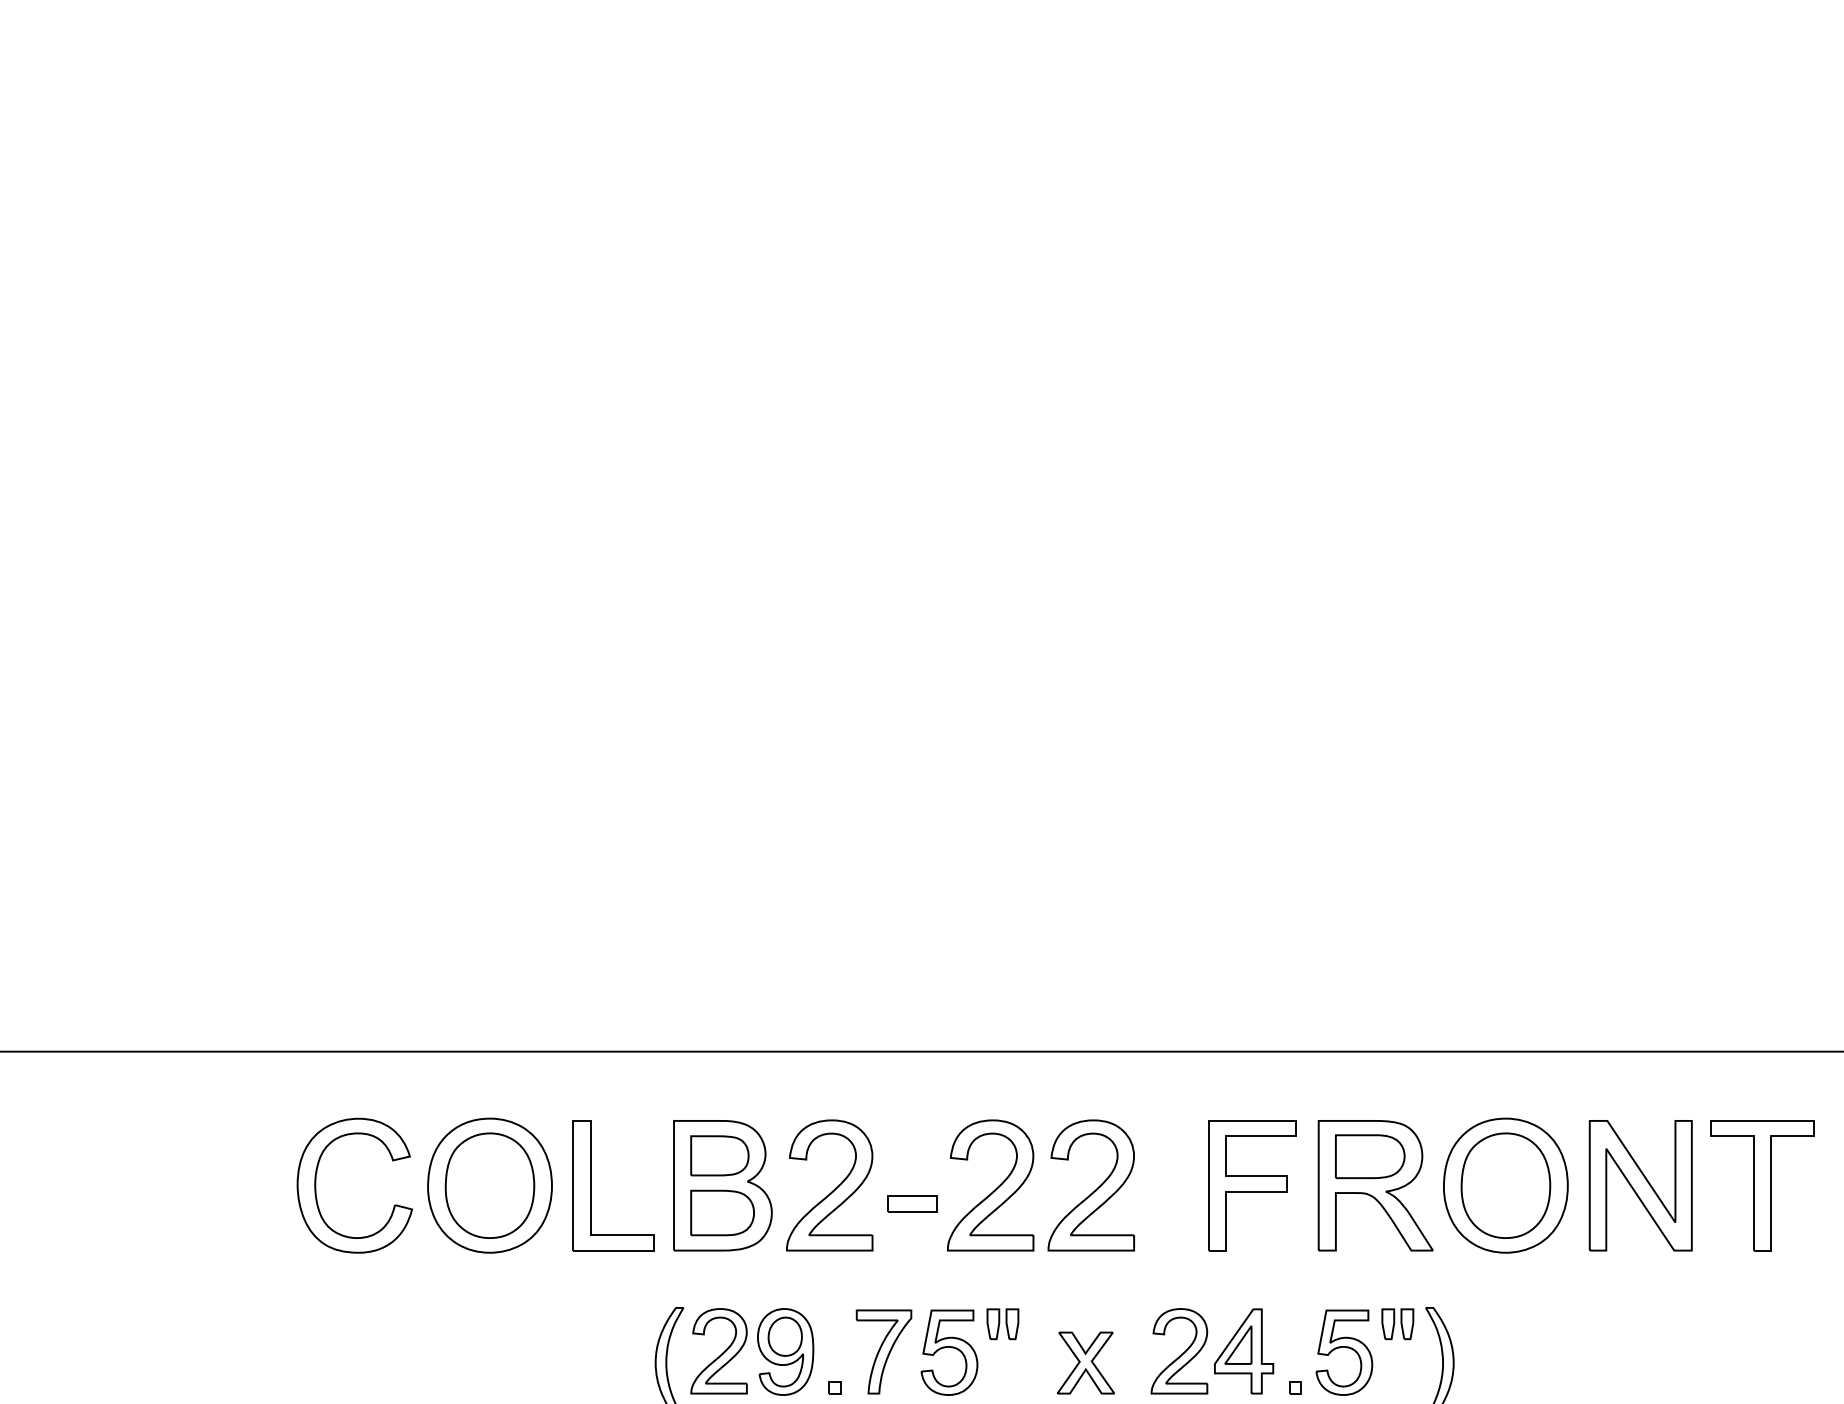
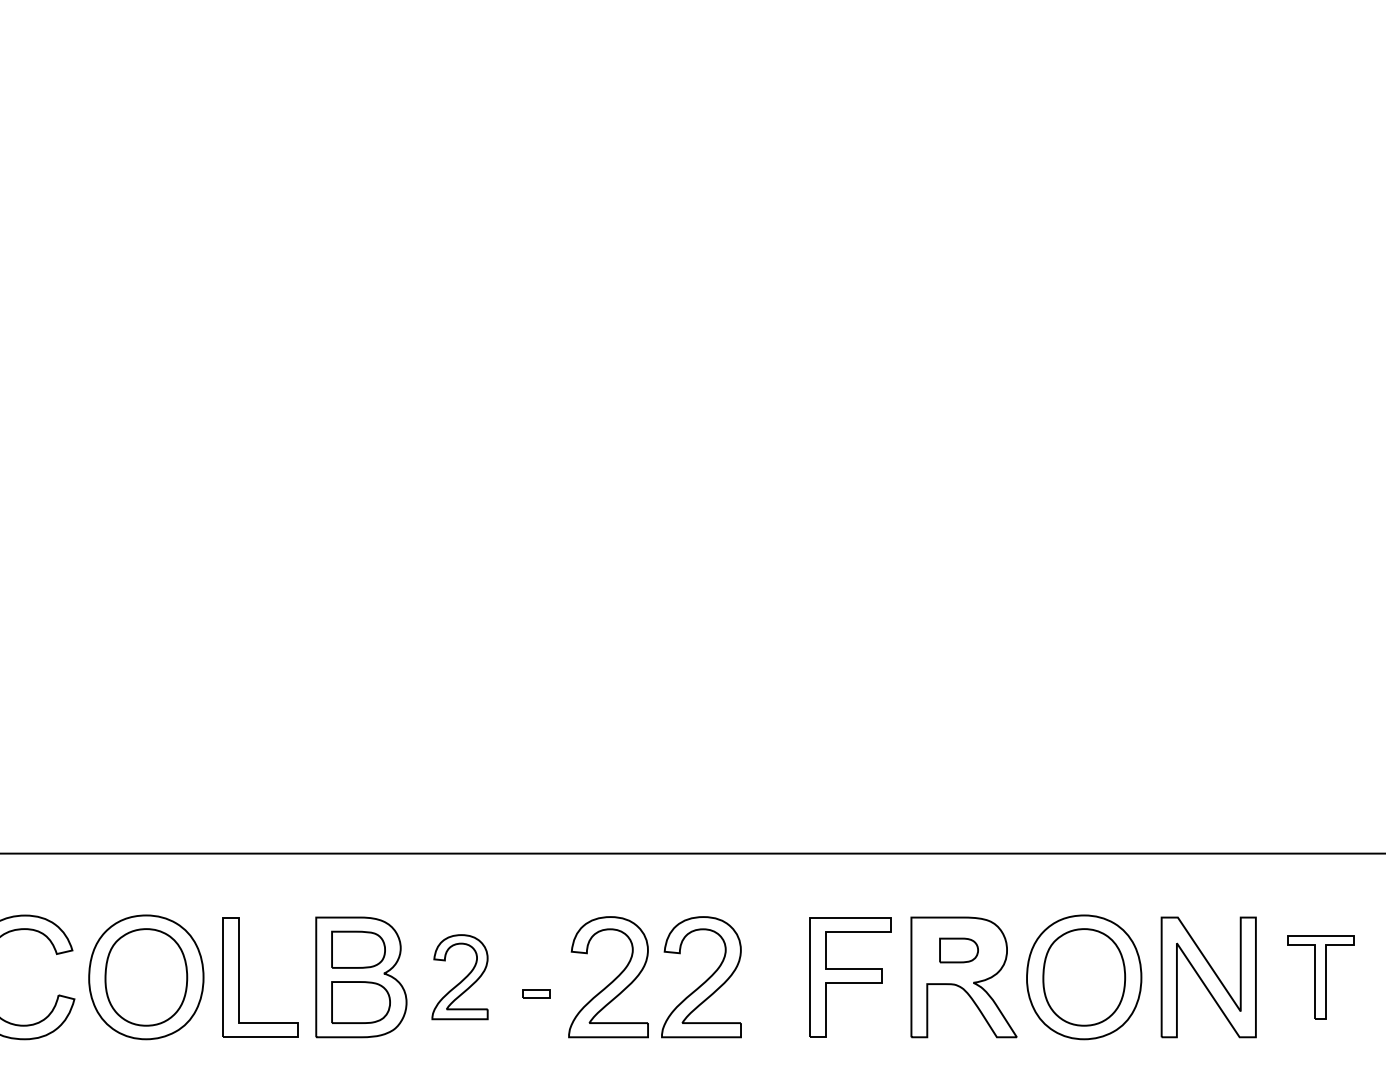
part: (1370, 1156) -> (959, 950), size x0.6
part: (829, 1185) -> (459, 977), size x0.7
part: (1762, 1185) -> (1321, 977), size x0.7
part: (912, 1203) -> (536, 993), size x0.6

